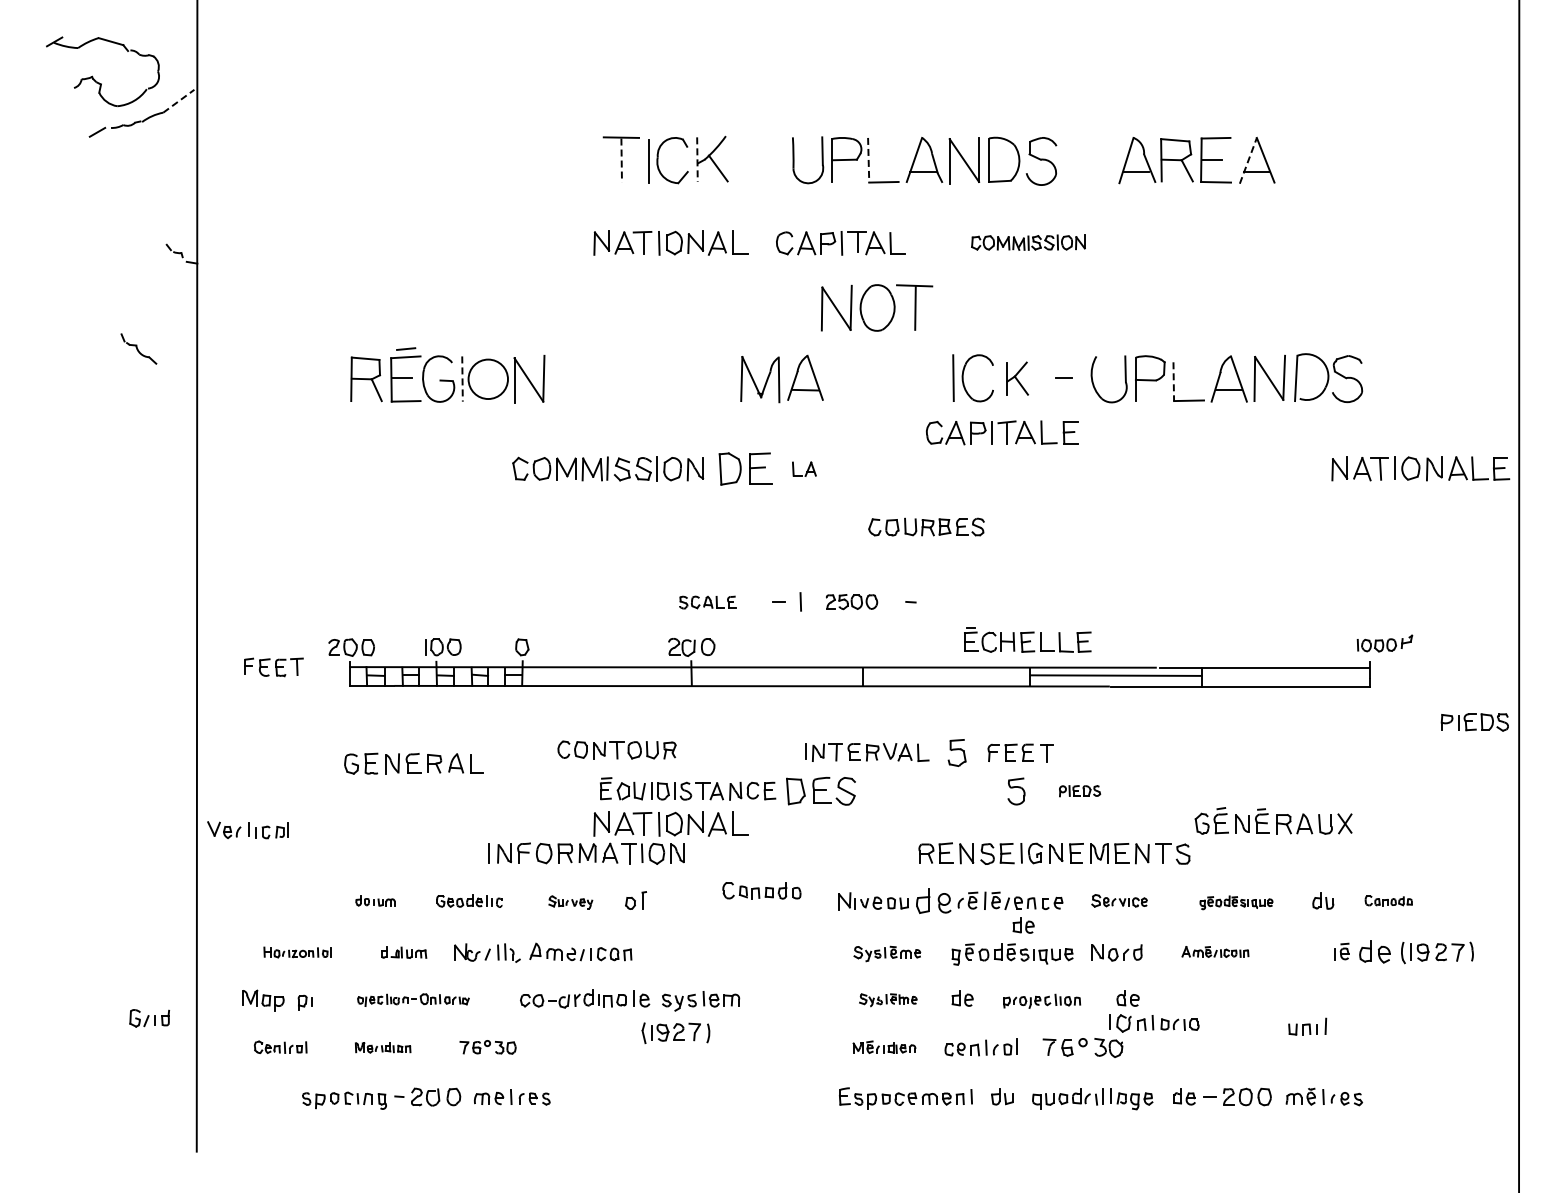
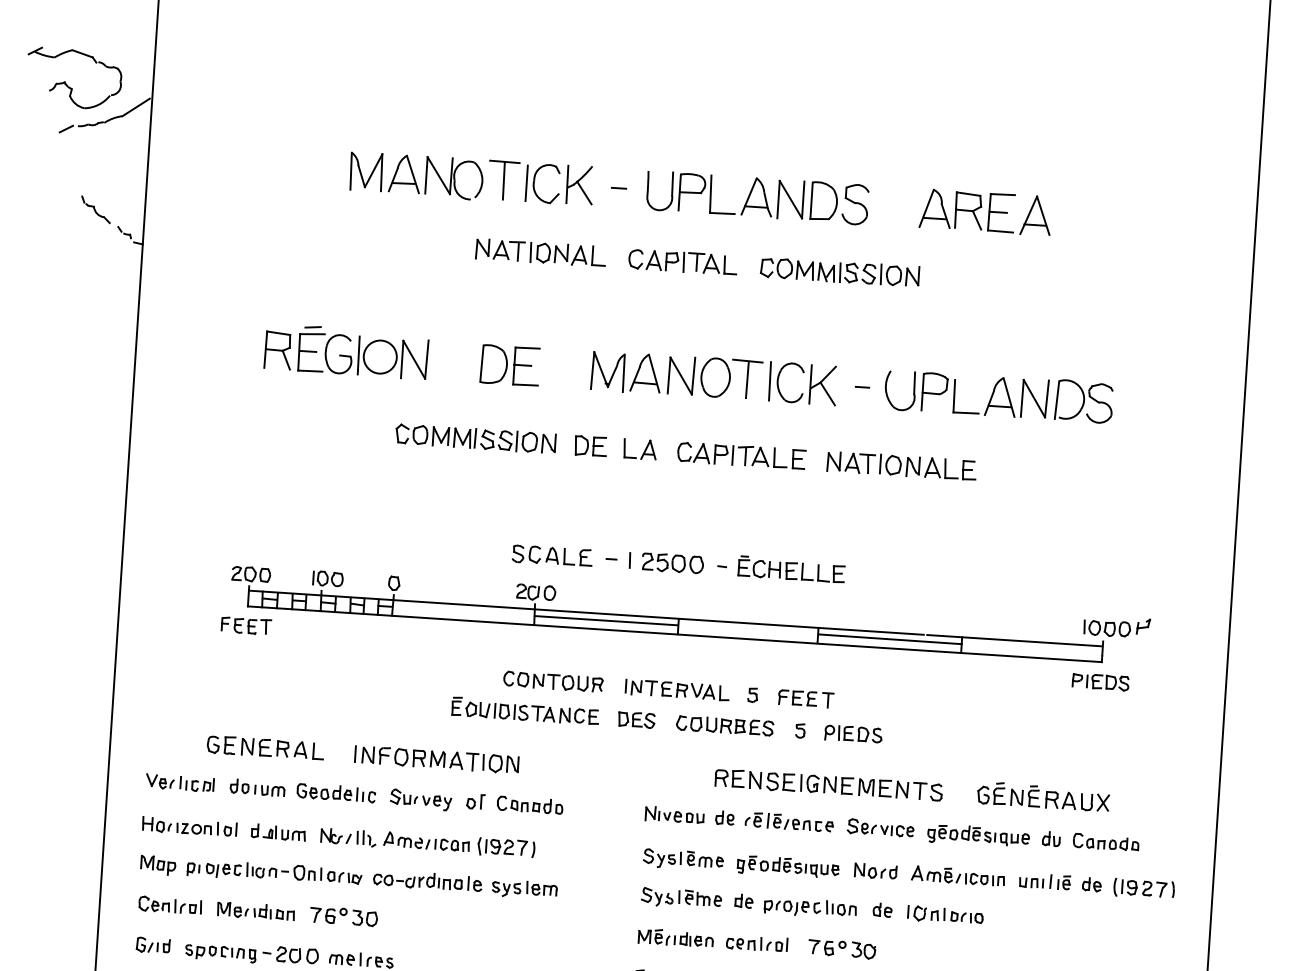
line: (179, 100) -> (136, 106), dashed -> solid
line: (759, 159) -> (619, 187), added
part: (517, 160) -> (416, 175), added
line: (697, 160) -> (567, 185), dashed -> solid
line: (868, 160) -> (710, 194), dashed -> solid
line: (1248, 160) -> (1028, 215), dashed -> solid
line: (621, 161) -> (503, 181), dashed -> solid
part: (1028, 242) -> (840, 271), size x1.67
part: (876, 307) -> (714, 377), moved
part: (138, 348) -> (95, 209), moved
part: (1017, 378) -> (823, 385), size x1.43
line: (462, 379) -> (358, 355), dashed -> solid
part: (643, 379) -> (510, 365), added
line: (1173, 382) -> (954, 396), dashed -> solid
part: (1002, 432) -> (741, 455), moved
part: (1420, 468) -> (901, 465), moved
part: (745, 469) -> (590, 446), size x0.71
part: (804, 469) -> (640, 449), size x1.67
part: (926, 526) -> (725, 725), moved
part: (851, 601) -> (672, 562), size x1.43
part: (707, 602) -> (551, 555), size x1.67
part: (1027, 639) -> (791, 568), moved
part: (1384, 643) -> (1116, 626), size x1.43
part: (273, 667) -> (246, 626), moved
line: (776, 675) -> (605, 620), added
part: (1474, 722) -> (1100, 682), moved
part: (616, 749) -> (552, 681), moved
part: (957, 752) -> (753, 695), size x0.62
part: (413, 763) -> (265, 747), moved
part: (821, 790) -> (637, 719), size x0.62
part: (1079, 790) -> (853, 733), size x1.67
part: (1016, 791) -> (800, 730), size x0.62
part: (1273, 820) -> (1043, 796), moved
part: (670, 823) -> (508, 738), removed
part: (247, 830) -> (179, 783), moved
part: (761, 890) -> (529, 805), moved
part: (375, 900) -> (257, 787), size x1.67
part: (933, 900) -> (724, 817), size x0.62
part: (1119, 900) -> (880, 827), size x1.43
part: (1388, 900) -> (1106, 842), size x1.67
part: (469, 901) -> (336, 793), size x1.43
part: (570, 902) -> (420, 799), size x1.67
part: (1236, 902) -> (978, 835), size x1.67
part: (1023, 925) -> (798, 843), removed
part: (1215, 951) -> (958, 875), size x1.67
part: (1374, 951) -> (1091, 884), size x0.71
part: (297, 952) -> (189, 826), size x1.67
part: (403, 952) -> (278, 832), size x1.43
part: (887, 953) -> (683, 859), size x1.43
part: (413, 999) -> (284, 872), size x1.67
part: (888, 1000) -> (681, 899), size x1.67
part: (1041, 1001) -> (809, 908), size x1.43
part: (149, 1018) -> (153, 945), moved
part: (1154, 1023) -> (945, 915), moved
part: (1307, 1026) -> (1035, 880), moved
part: (675, 1032) -> (506, 847), moved
part: (280, 1047) -> (170, 905), size x1.43
part: (382, 1047) -> (255, 911), size x1.67
part: (487, 1047) -> (343, 916), size x1.43
part: (884, 1047) -> (675, 938), size x1.43

